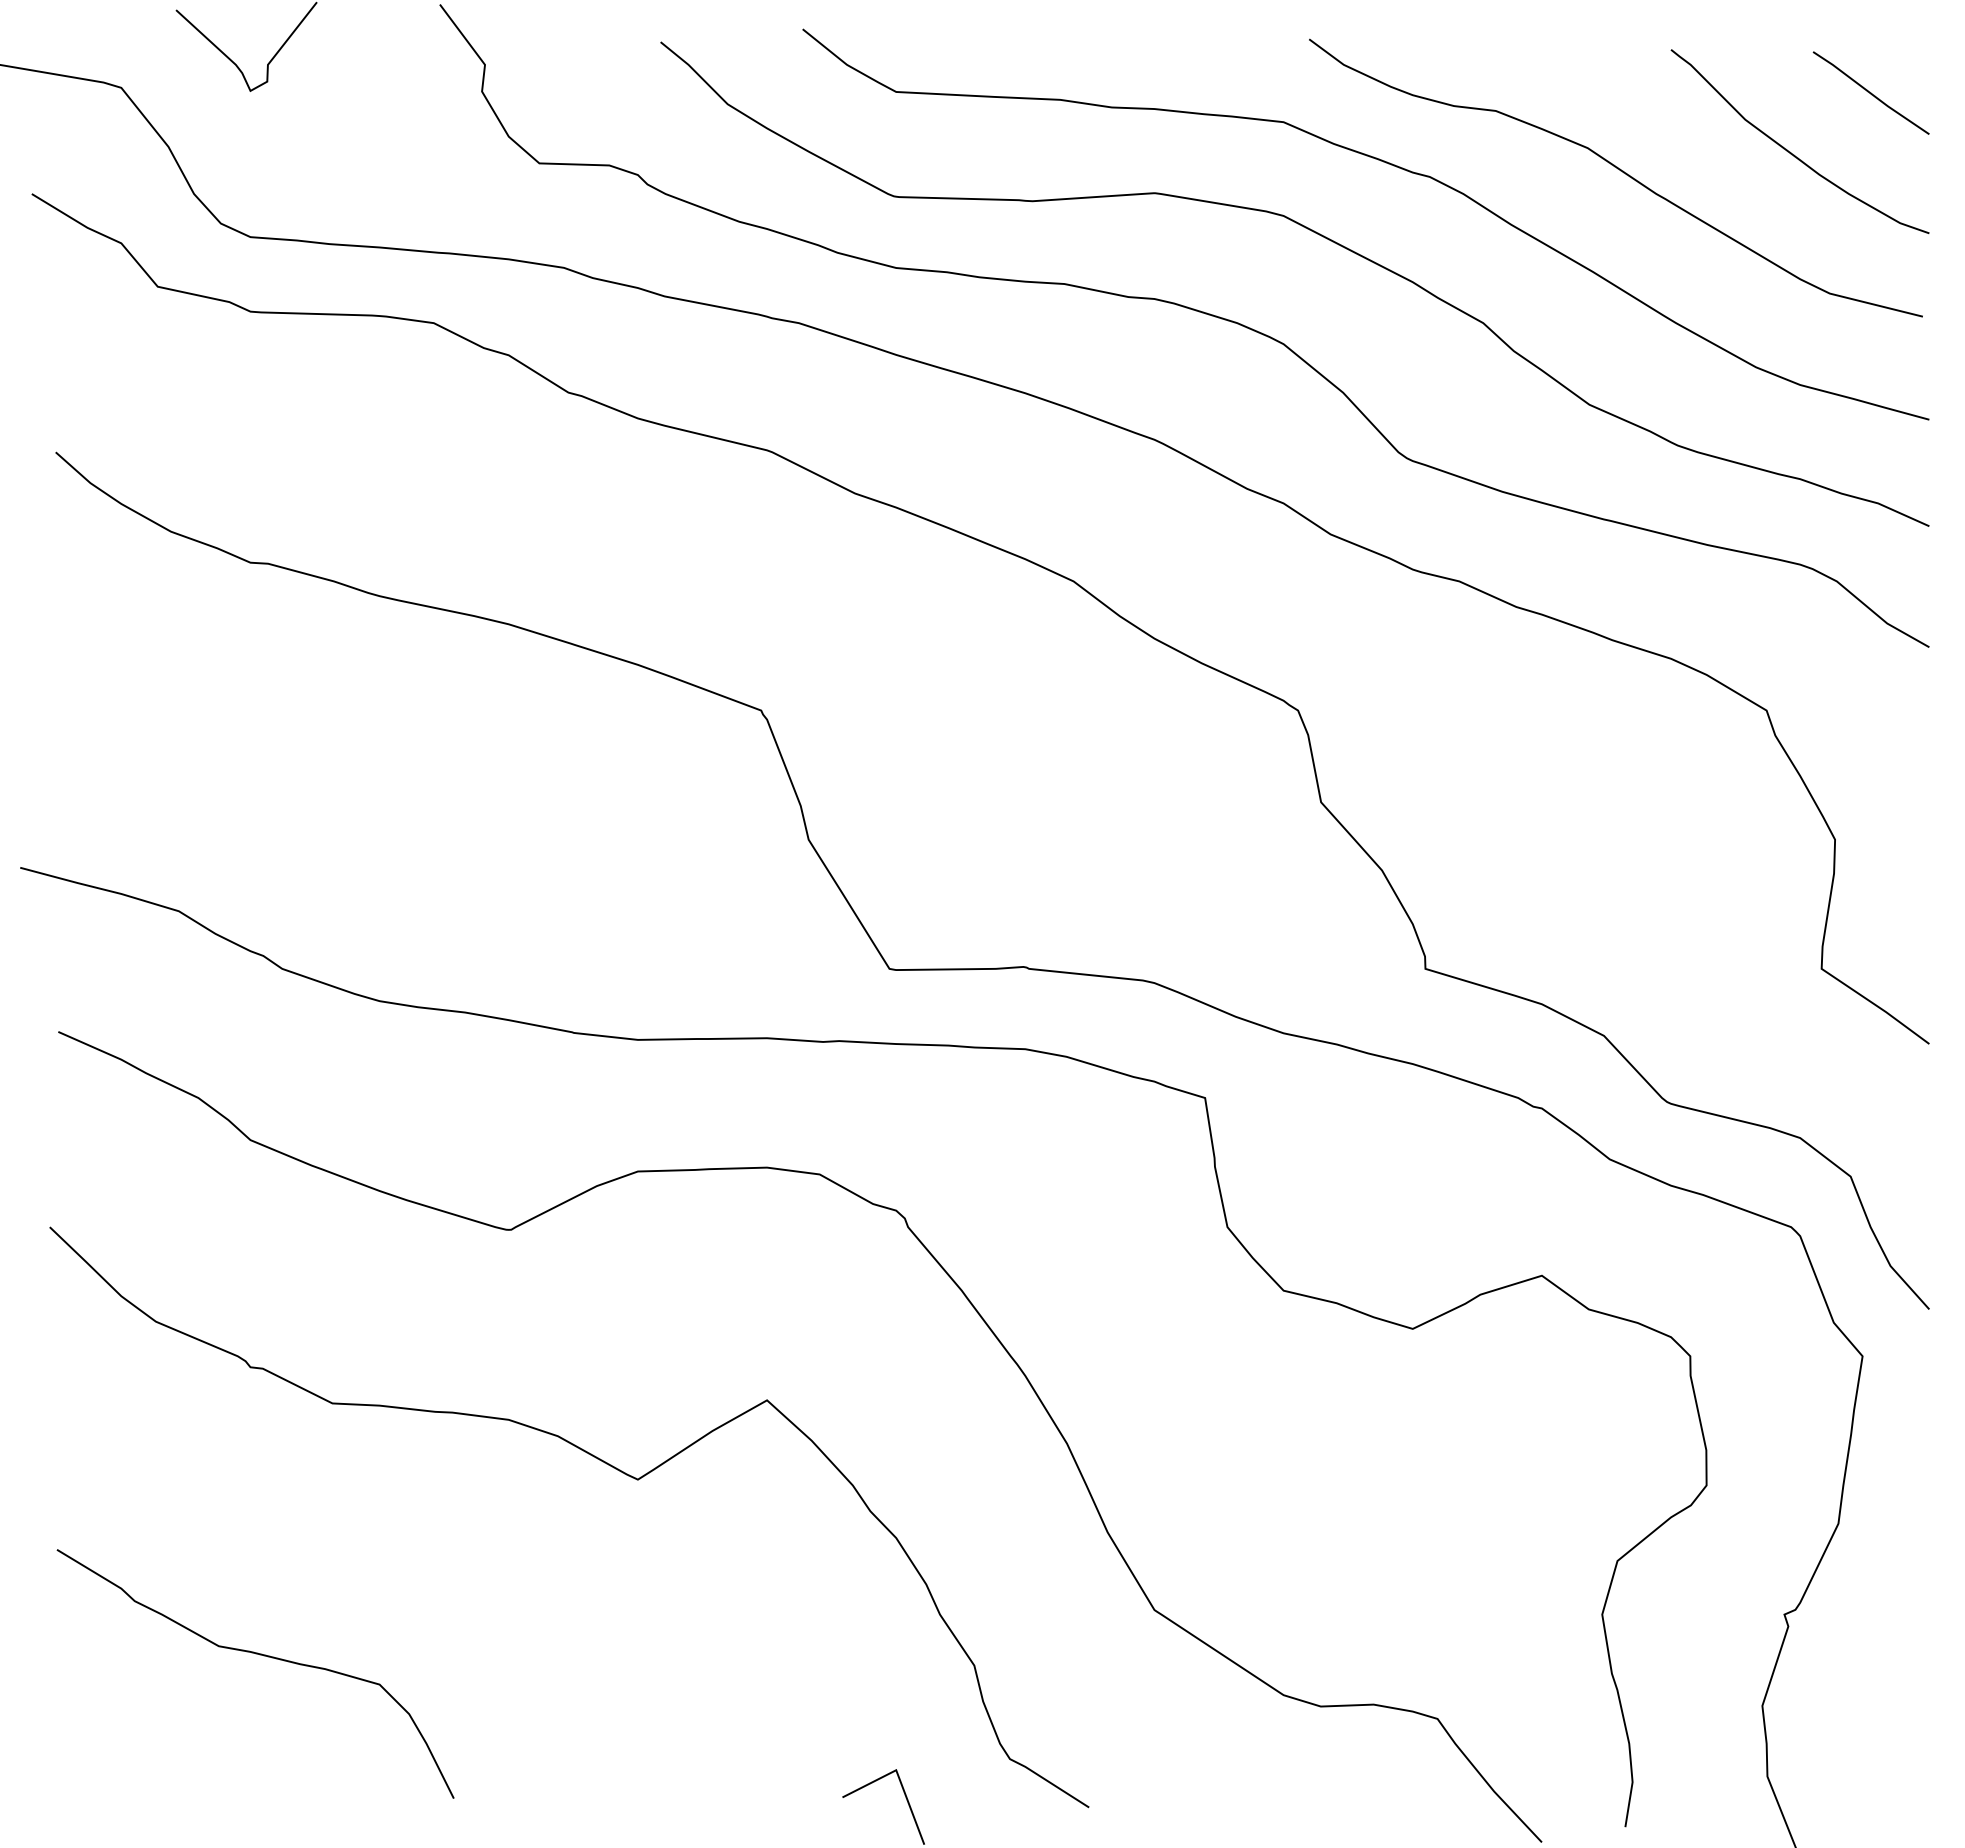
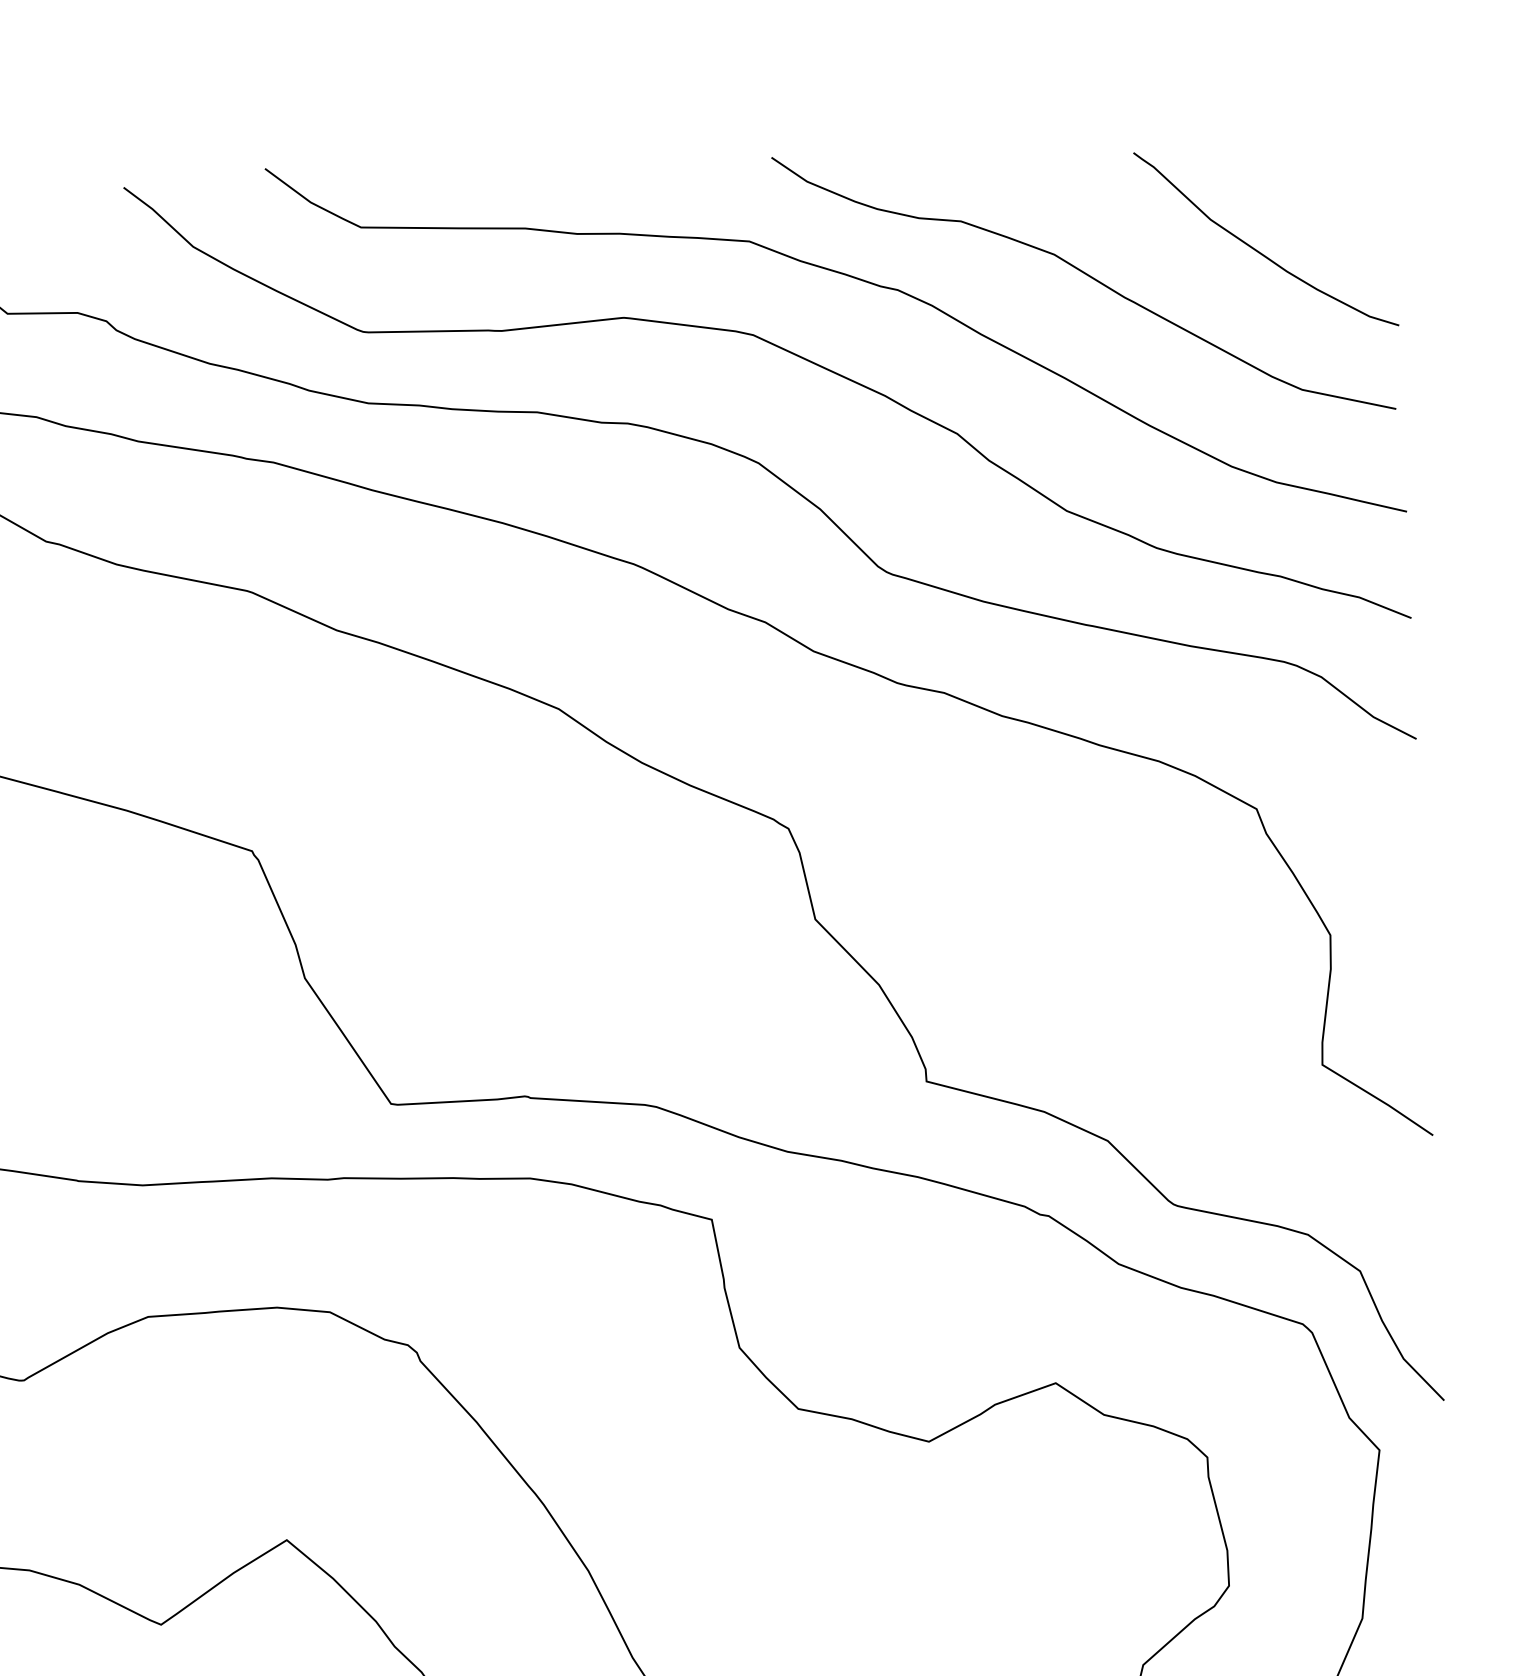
line: (1870, 92) -> (1334, 187), removed

